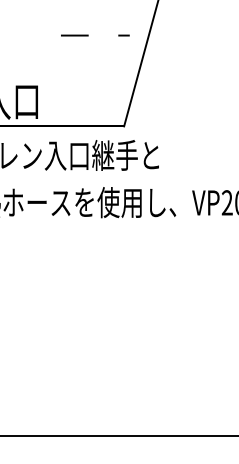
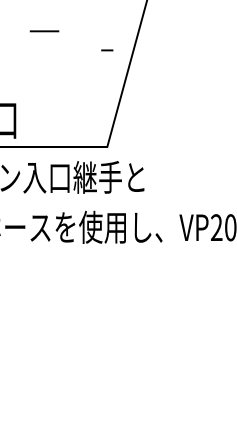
line: (74, 35) -> (44, 31), moved

